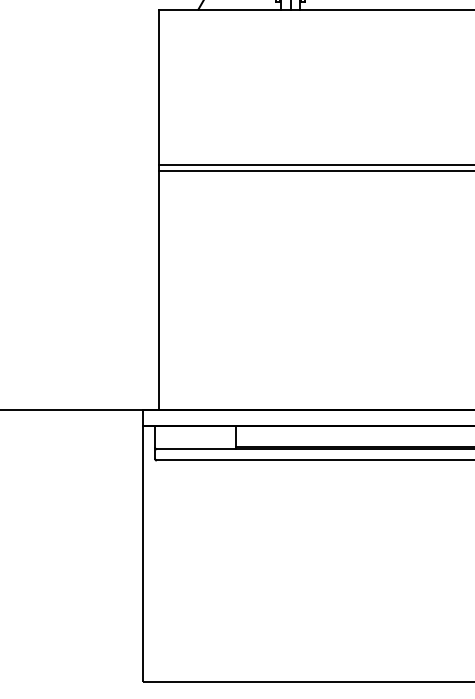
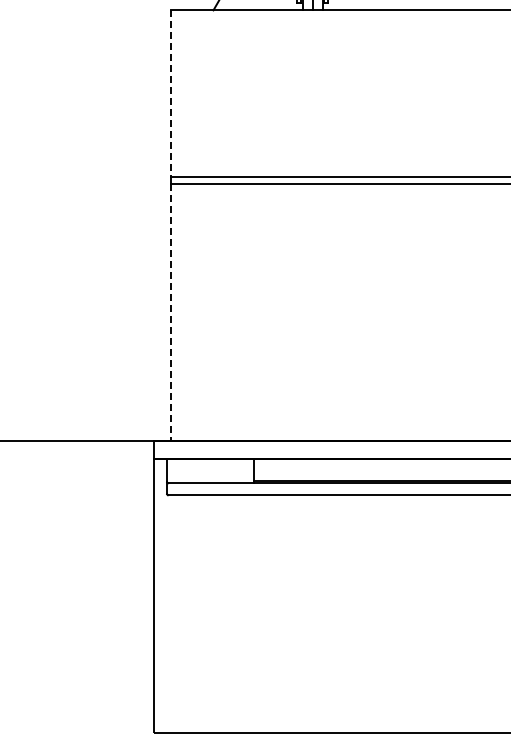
line: (159, 86) -> (171, 93), solid -> dashed
line: (159, 290) -> (171, 312), solid -> dashed

